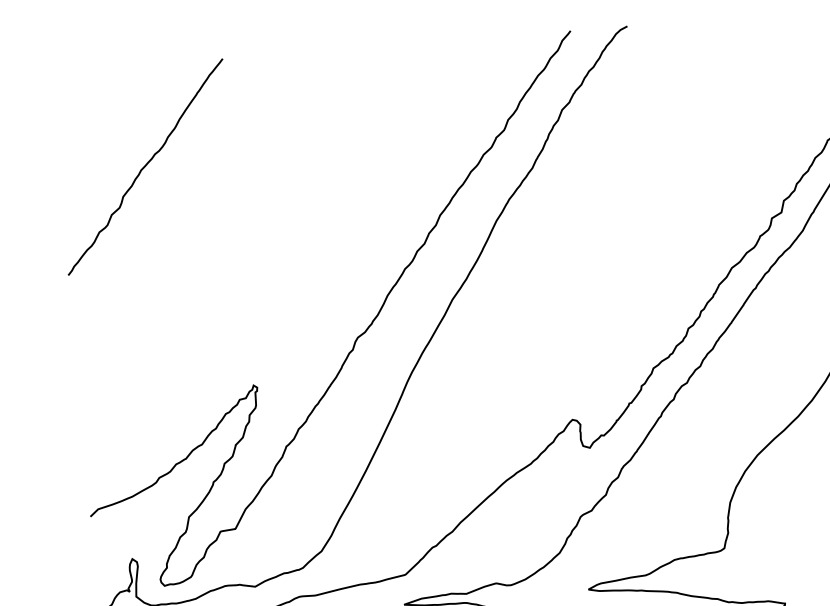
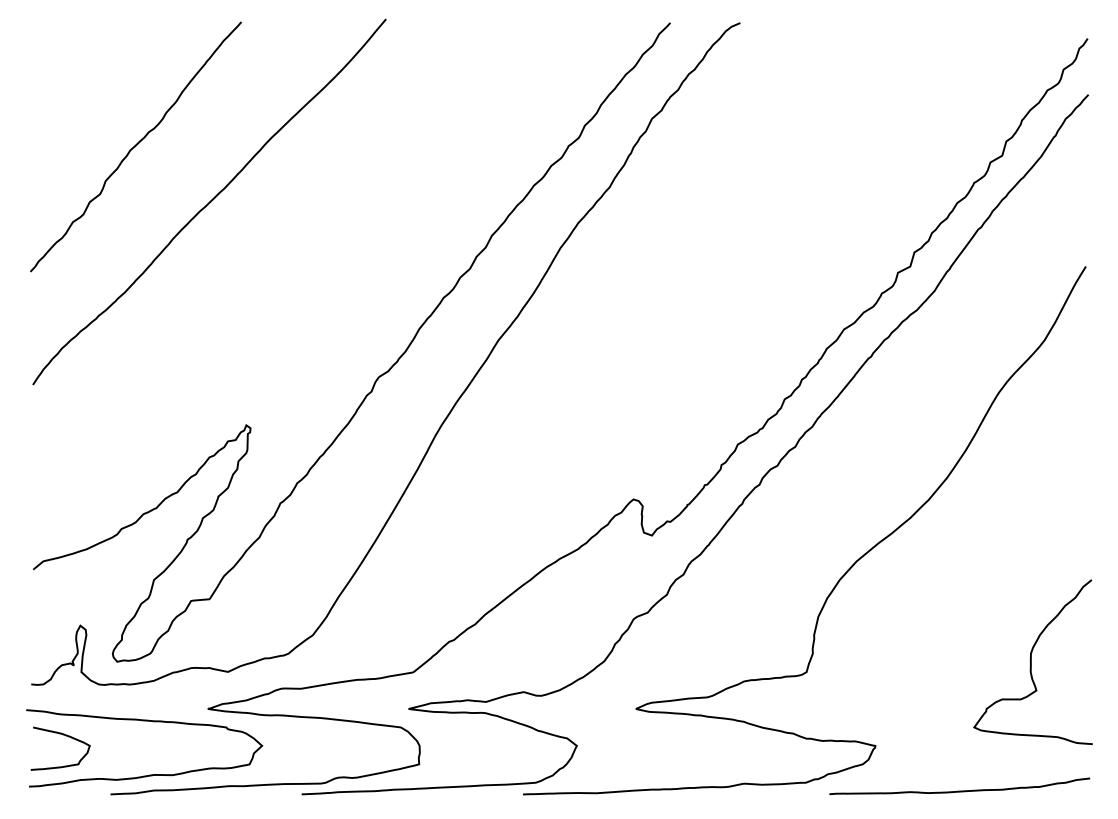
curve: (208, 206) -> (209, 201), added

